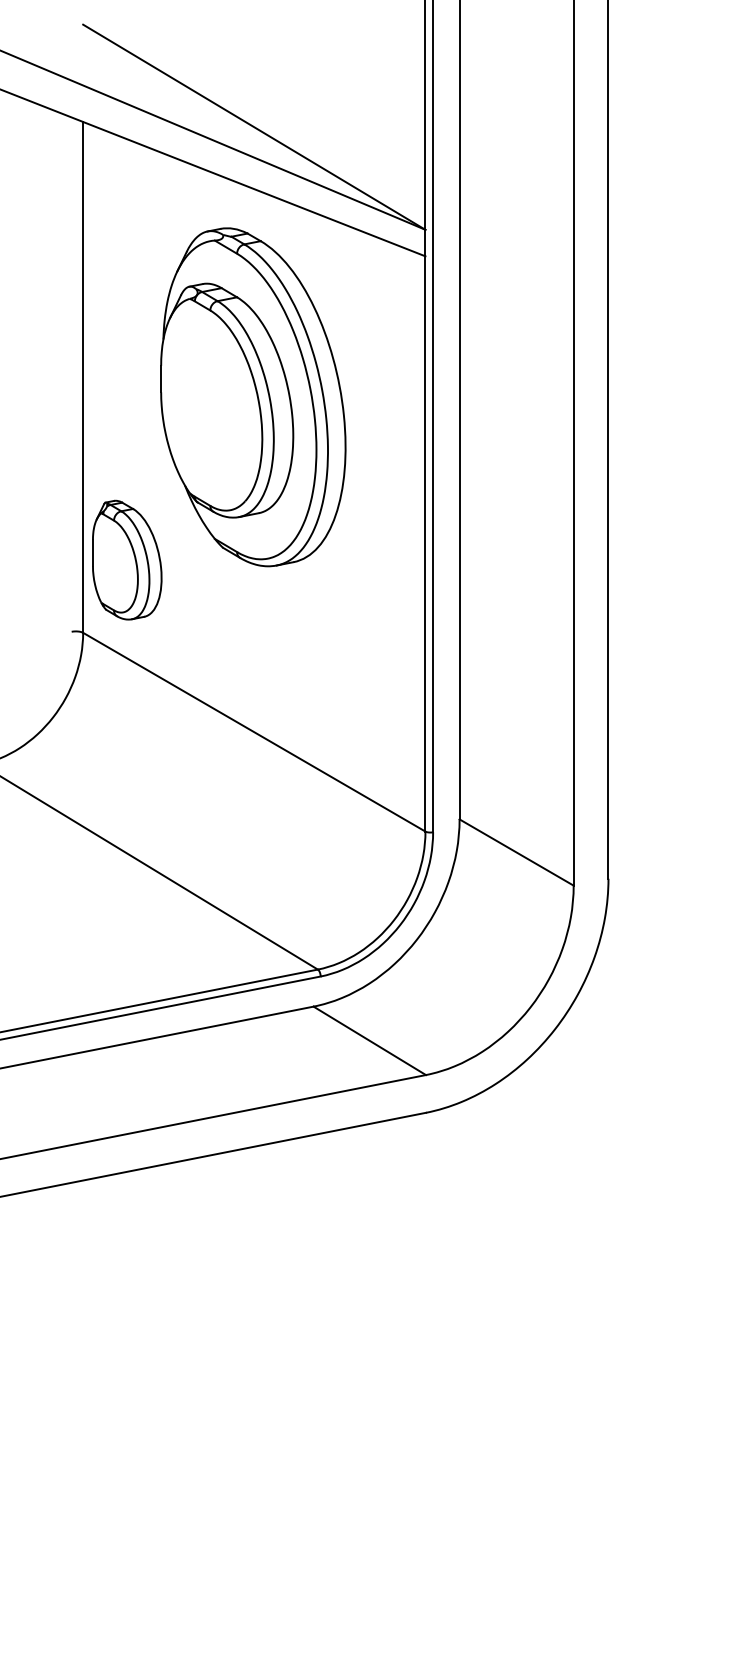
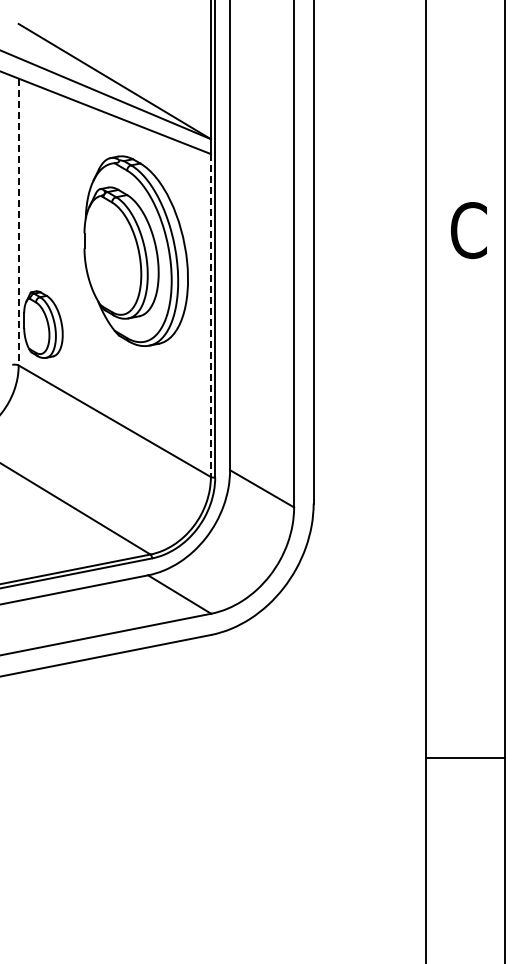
line: (82, 378) -> (18, 222), solid -> dashed
part: (251, 396) -> (135, 250), moved
line: (424, 545) -> (210, 316), solid -> dashed

